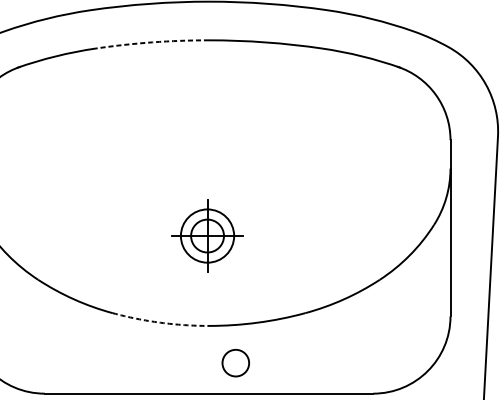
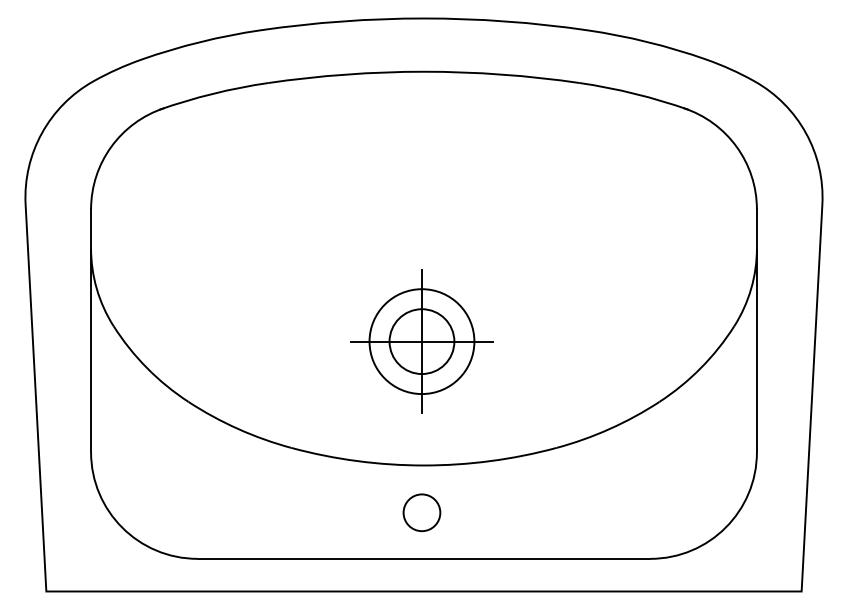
arc: (152, 42) -> (345, 74), dashed -> solid
part: (207, 235) -> (421, 341), size x1.43
arc: (160, 323) -> (357, 461), dashed -> solid
circle: (235, 362) -> (421, 512), moved

